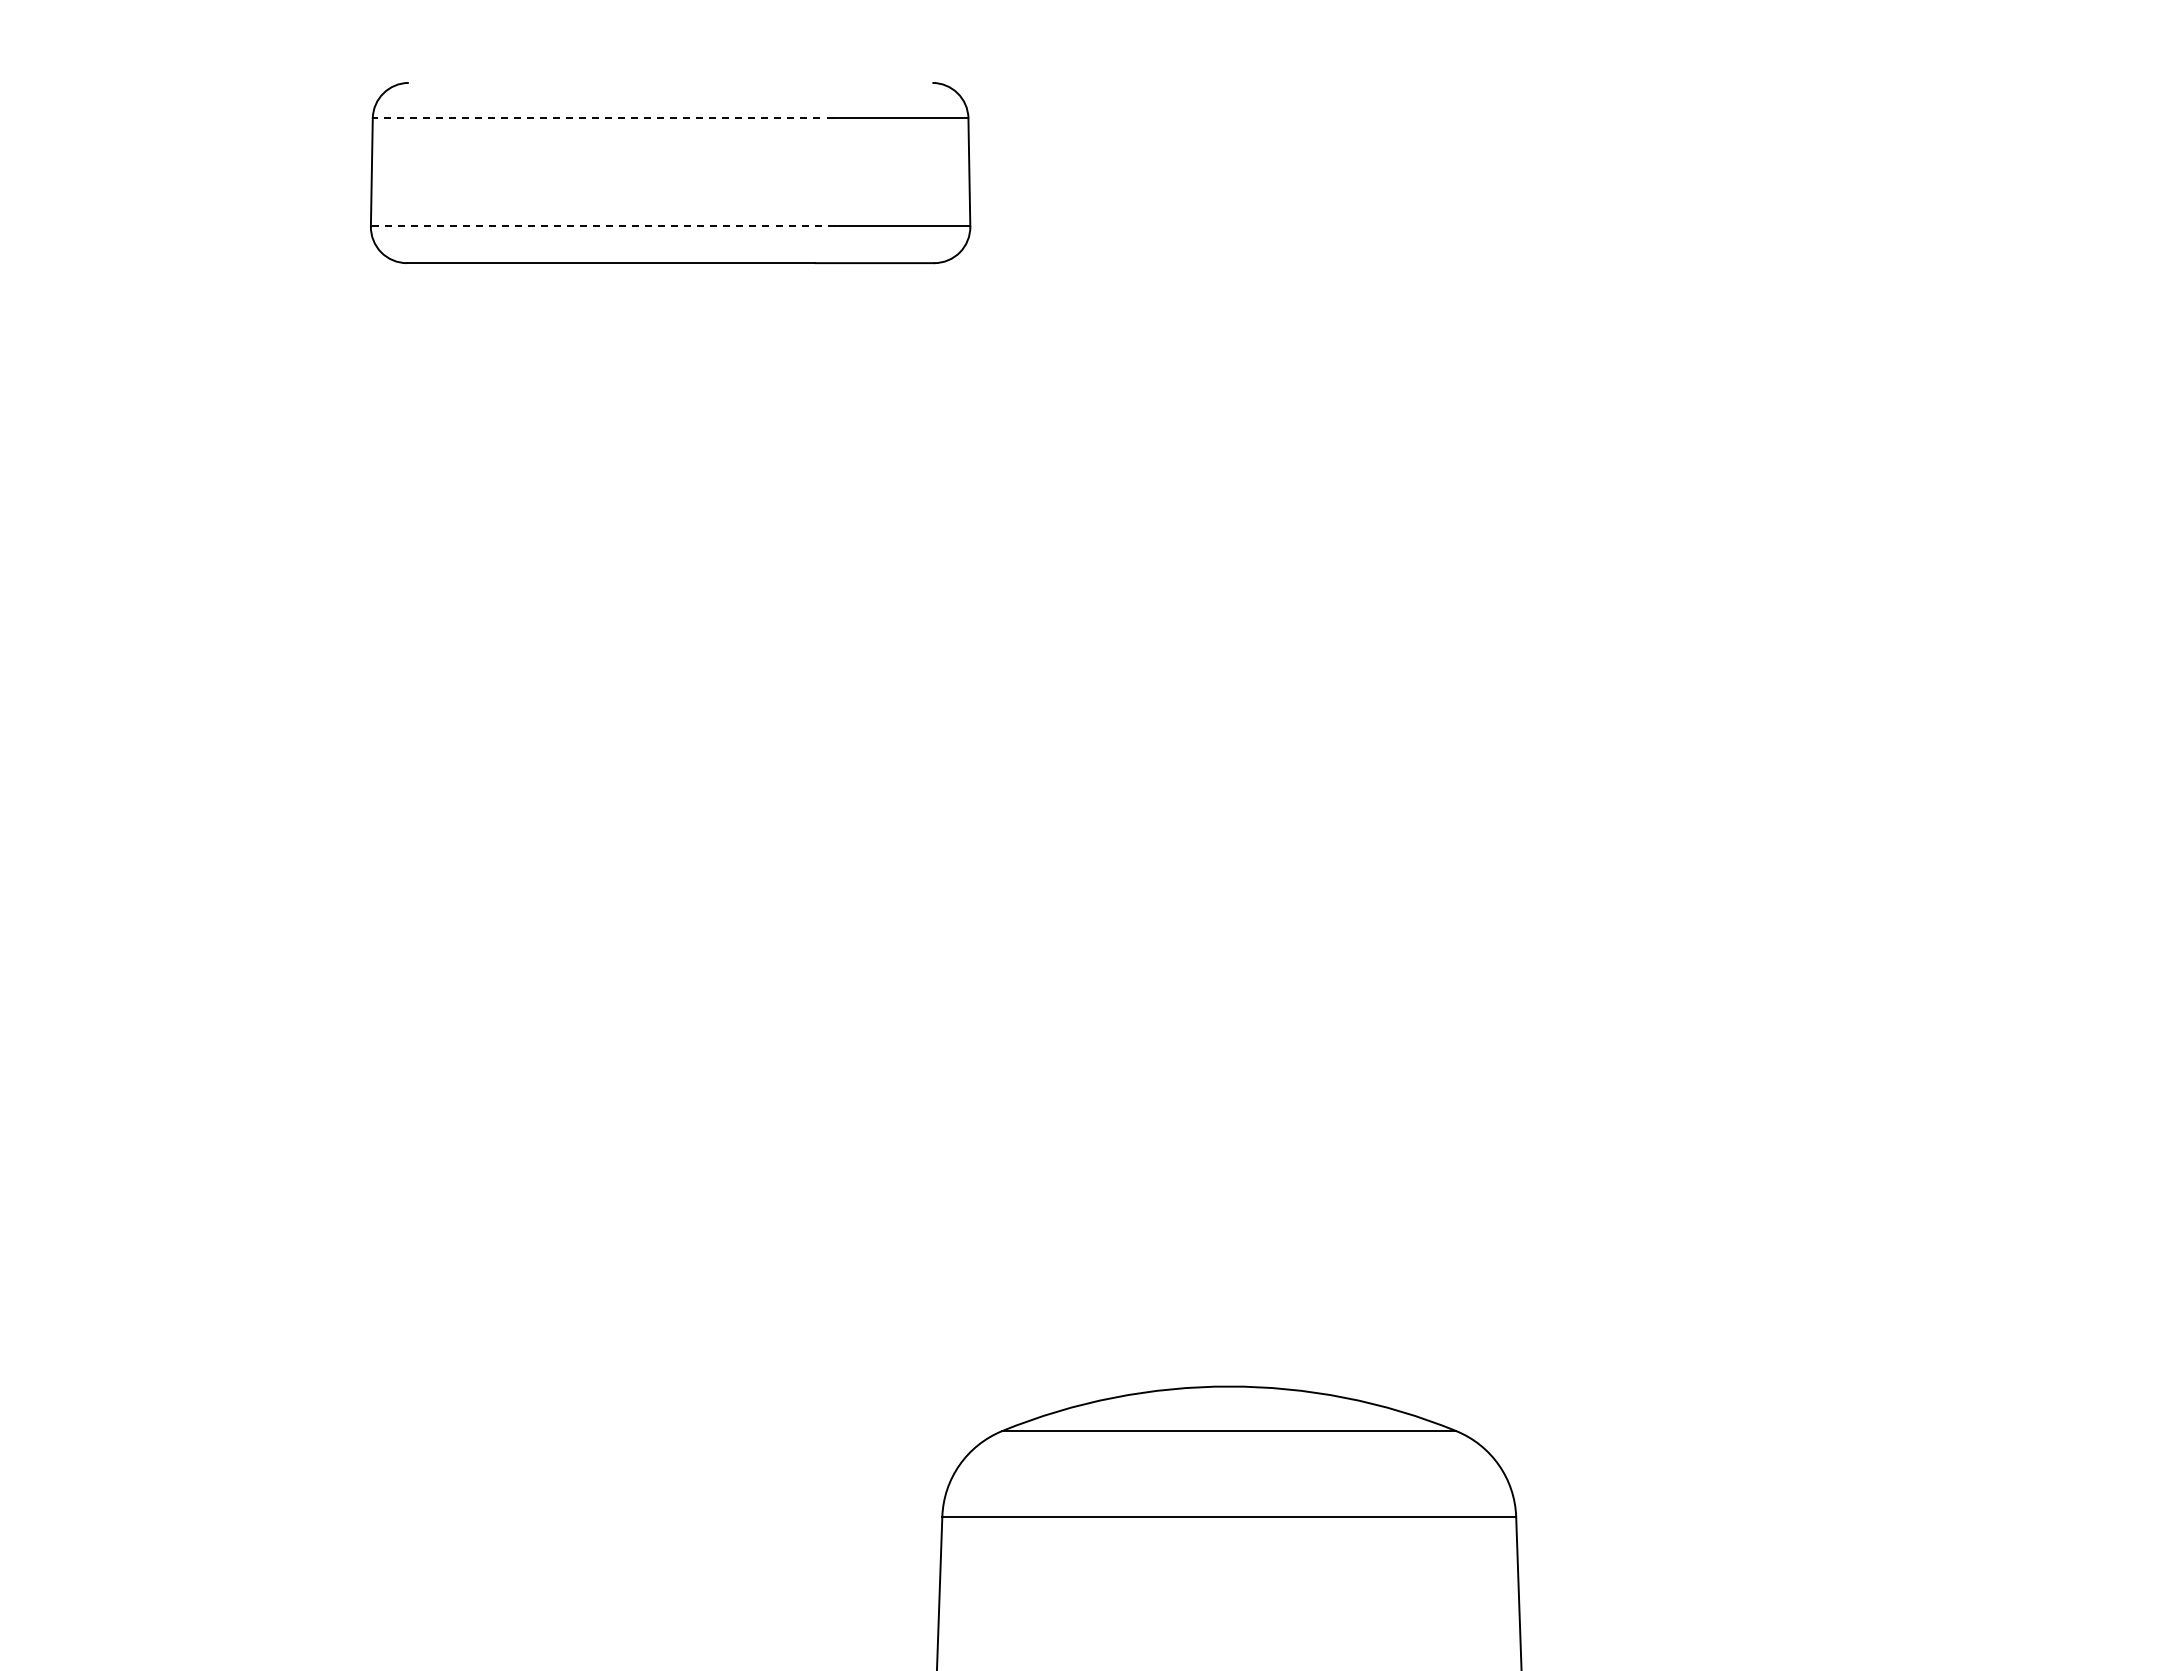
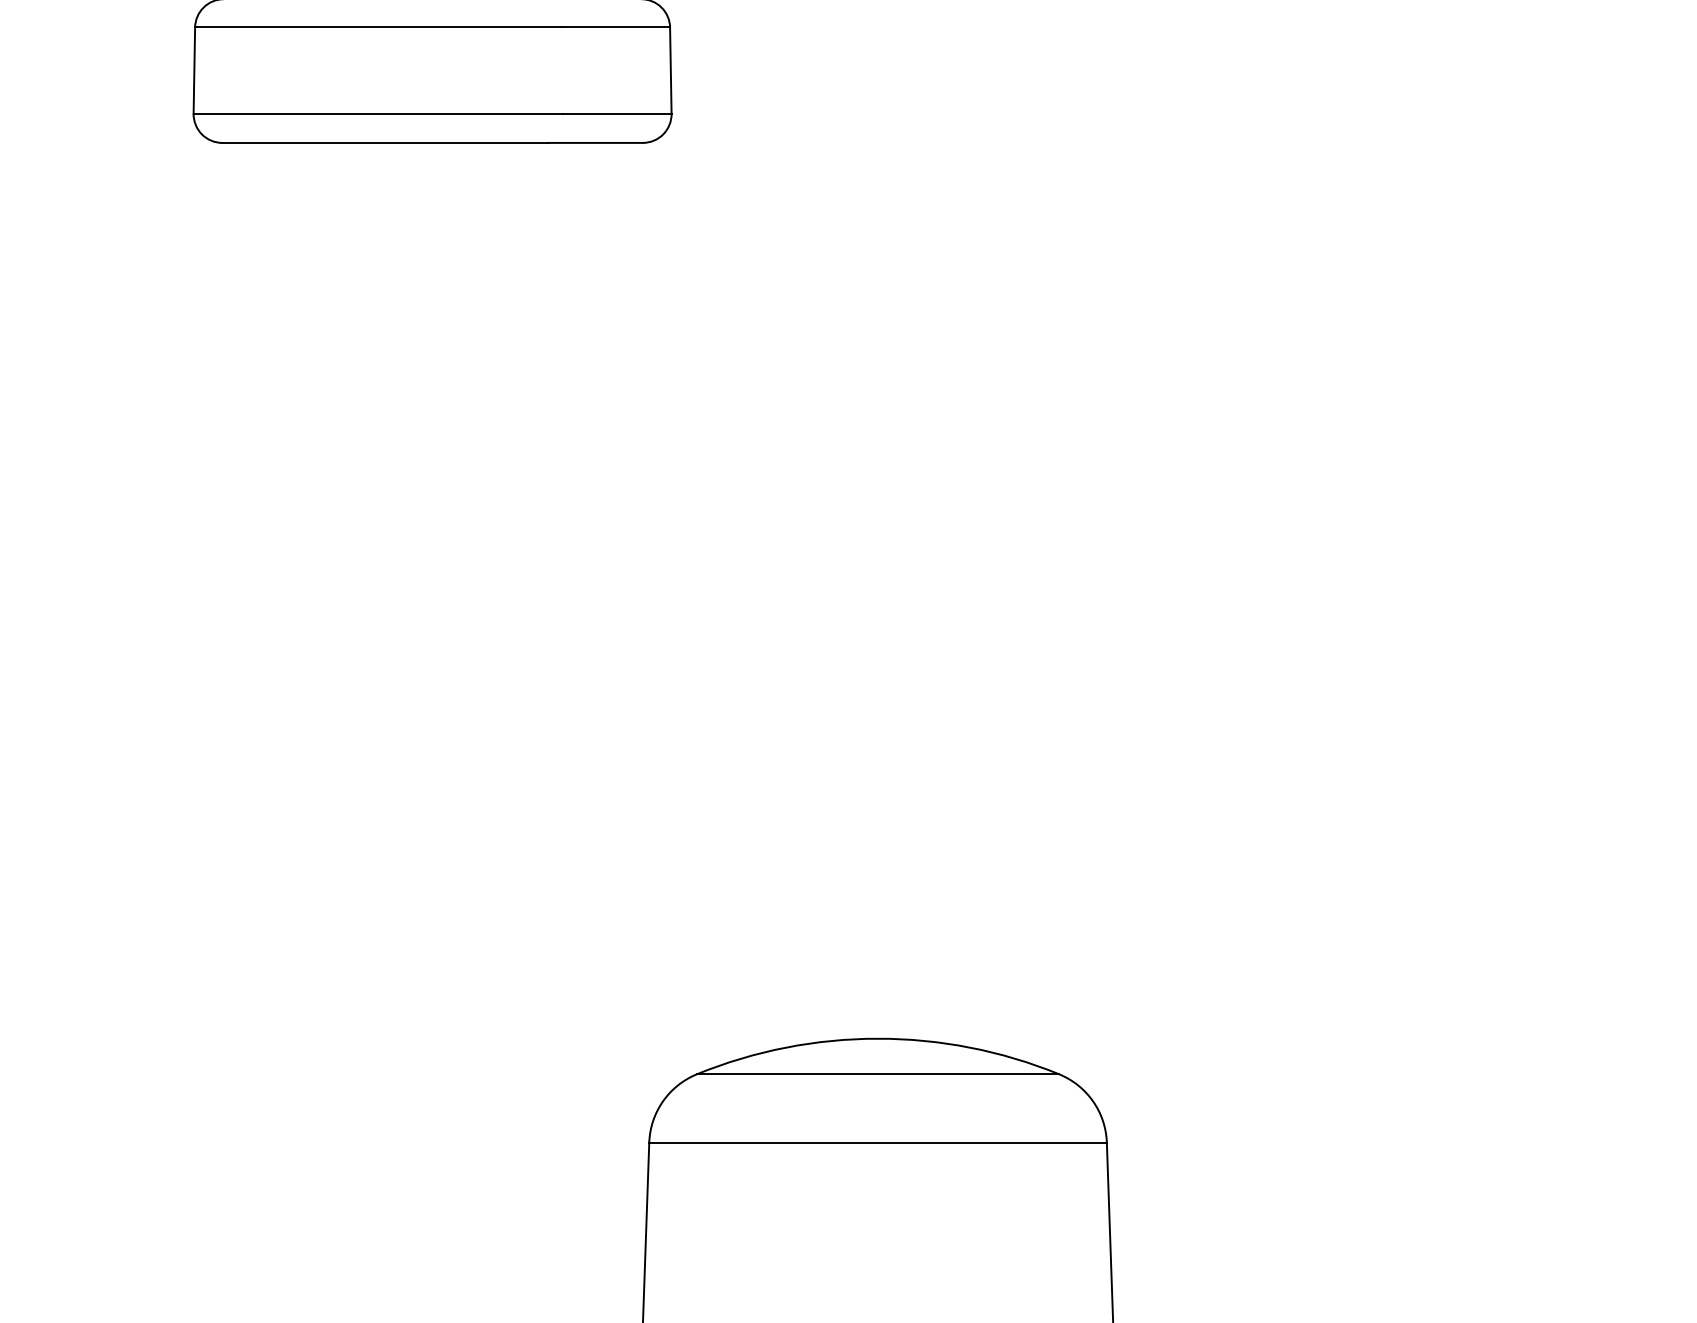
line: (602, 118) -> (378, 27), dashed -> solid
line: (602, 226) -> (378, 113), dashed -> solid

